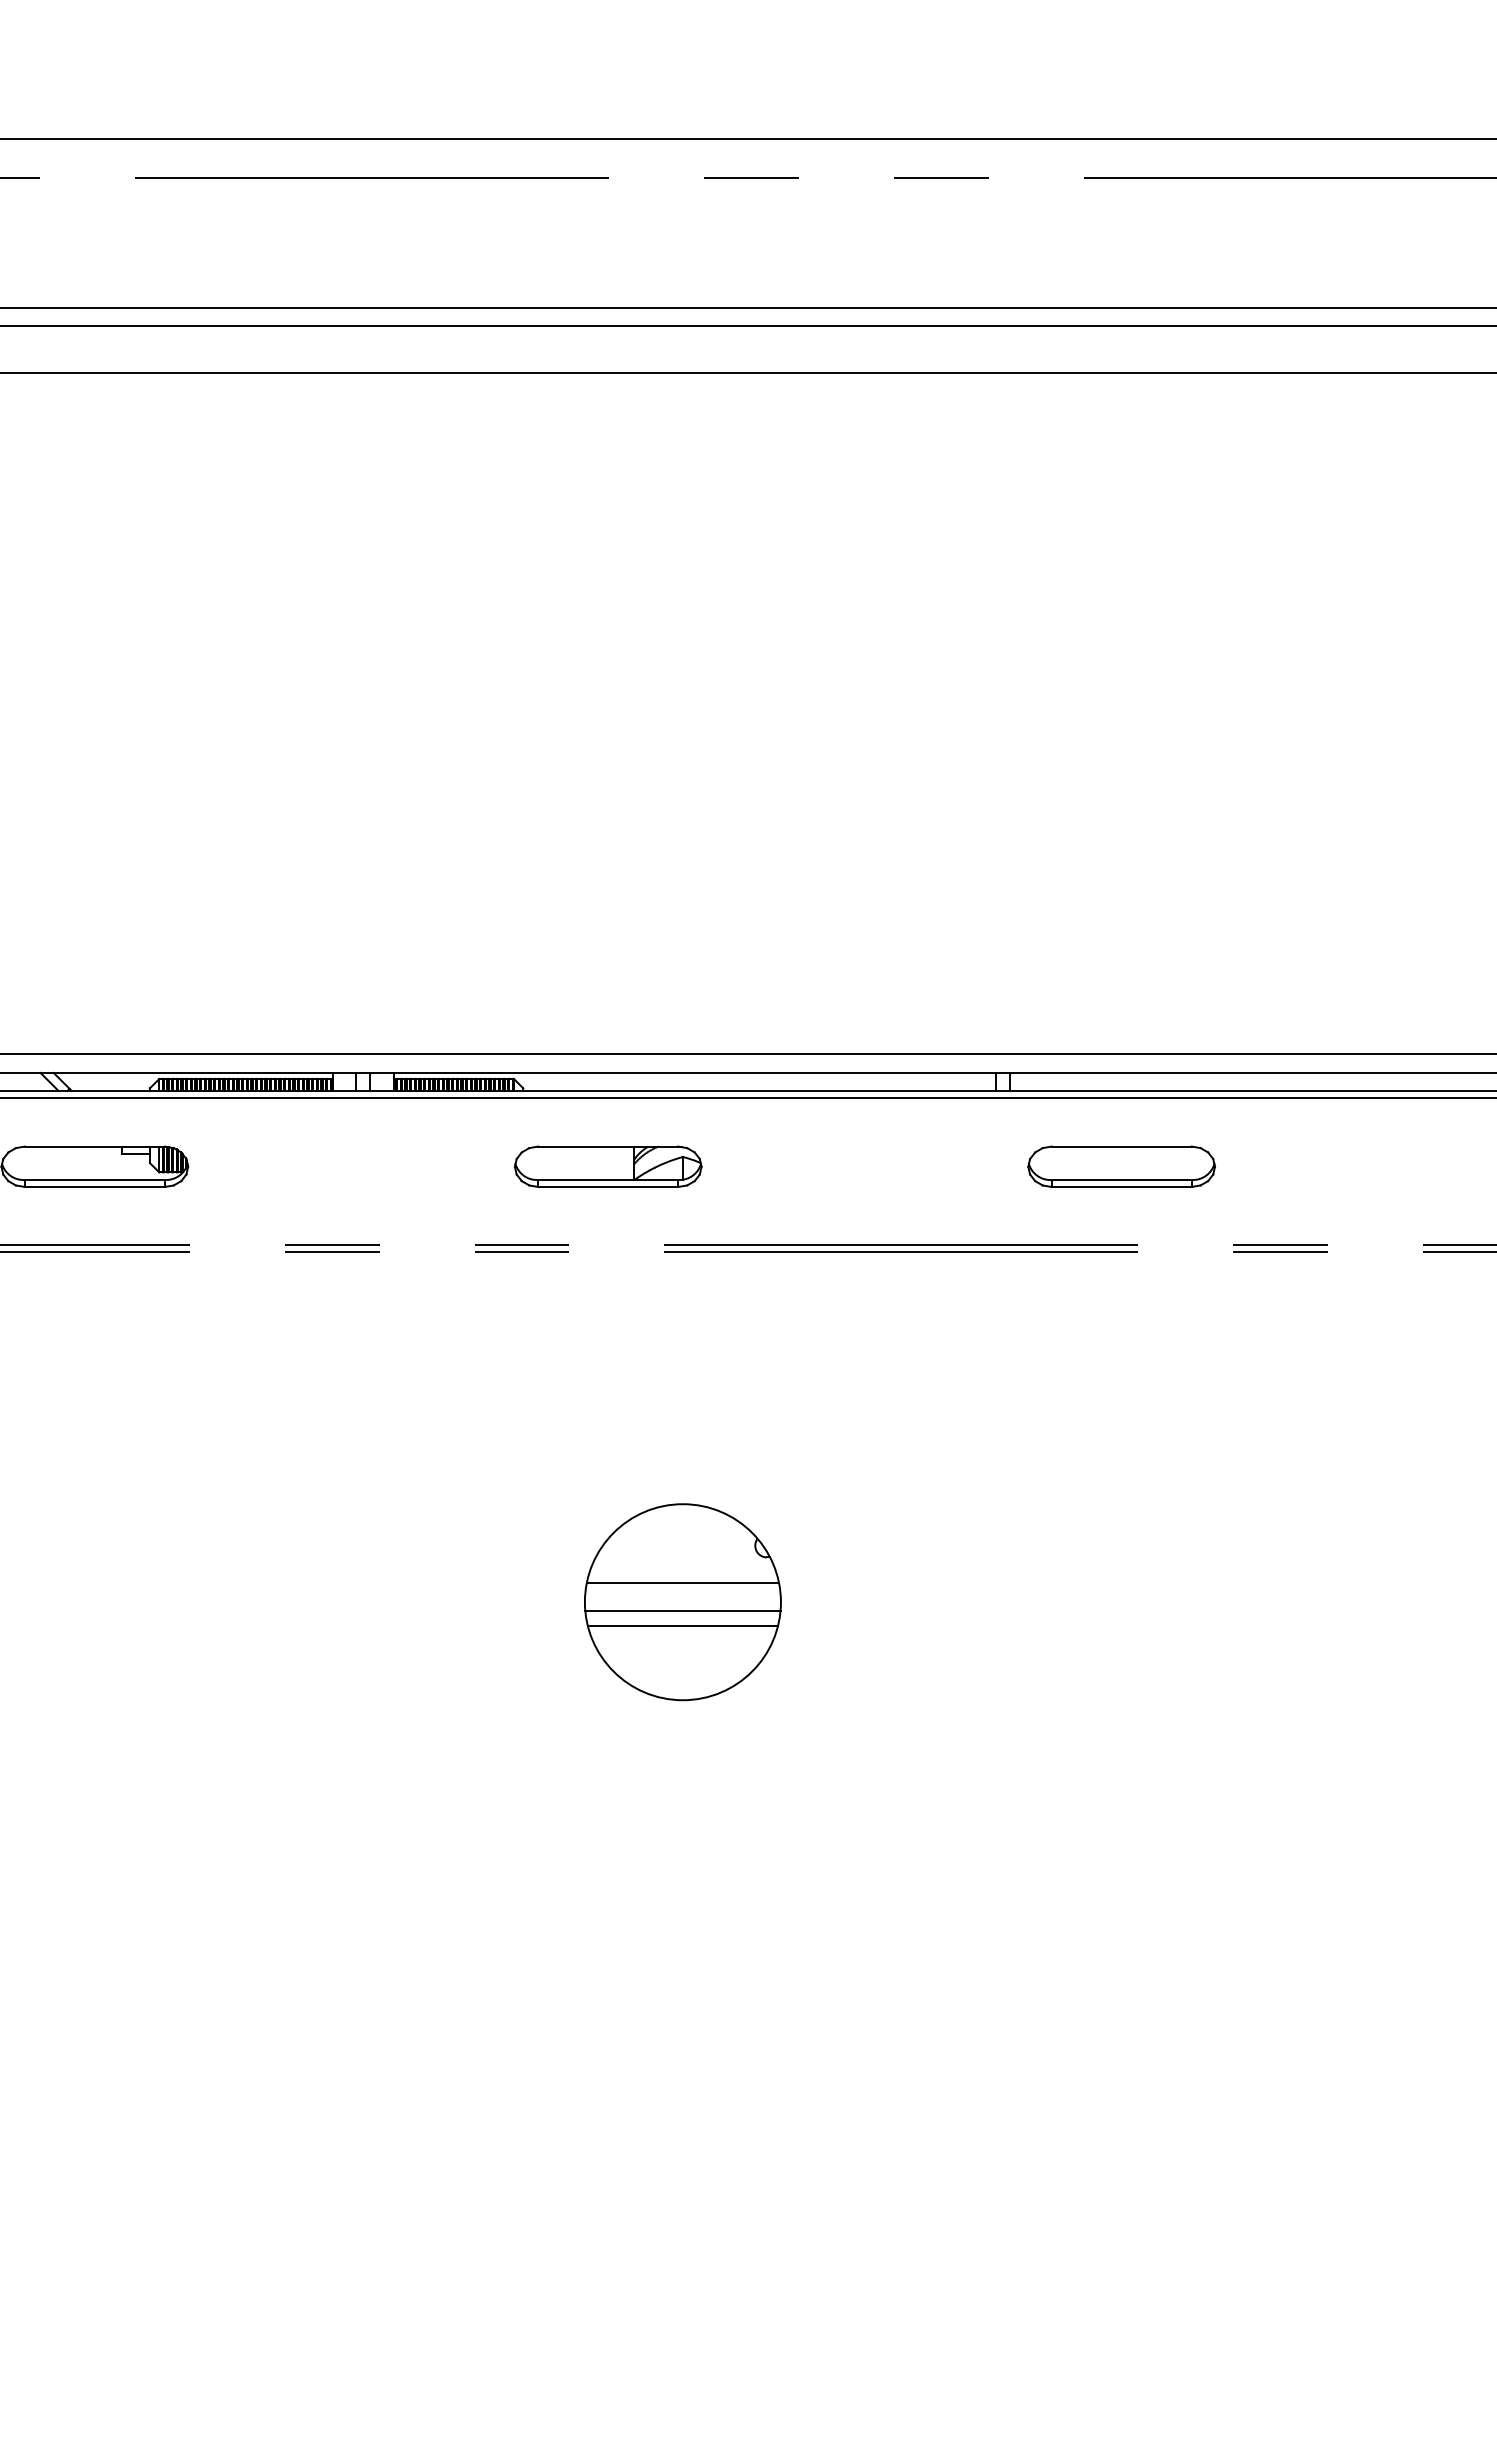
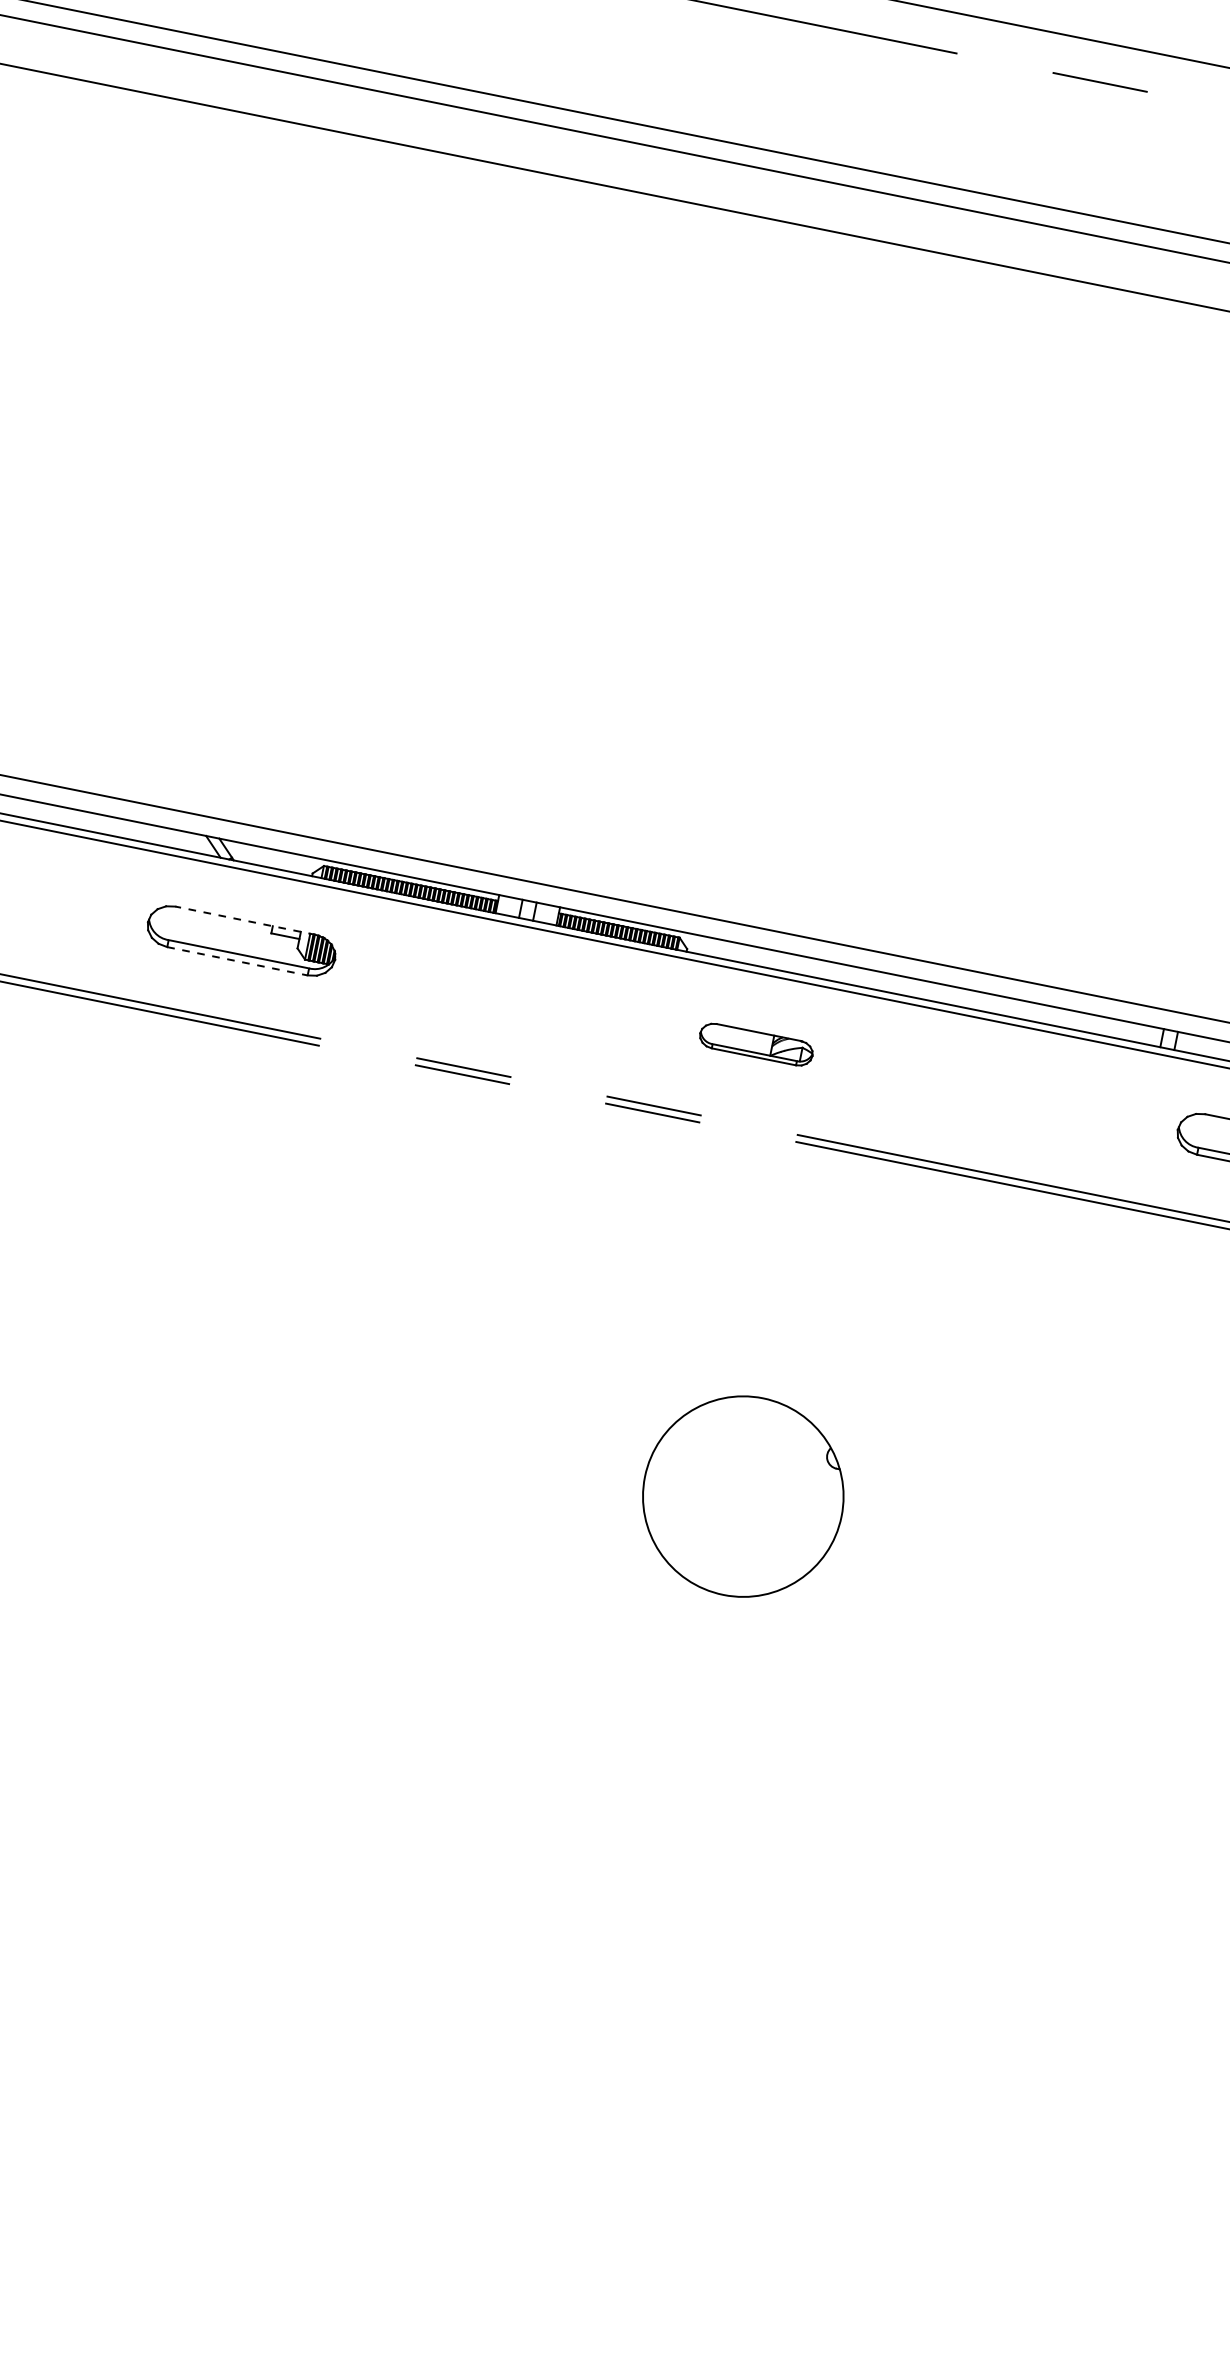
line: (94, 1146) -> (245, 920), solid -> dashed
part: (607, 1166) -> (755, 1044), size x0.6
line: (95, 1187) -> (238, 961), solid -> dashed
line: (682, 1583) -> (746, 1477), removed
line: (682, 1611) -> (740, 1505), removed
line: (682, 1625) -> (738, 1519), removed

